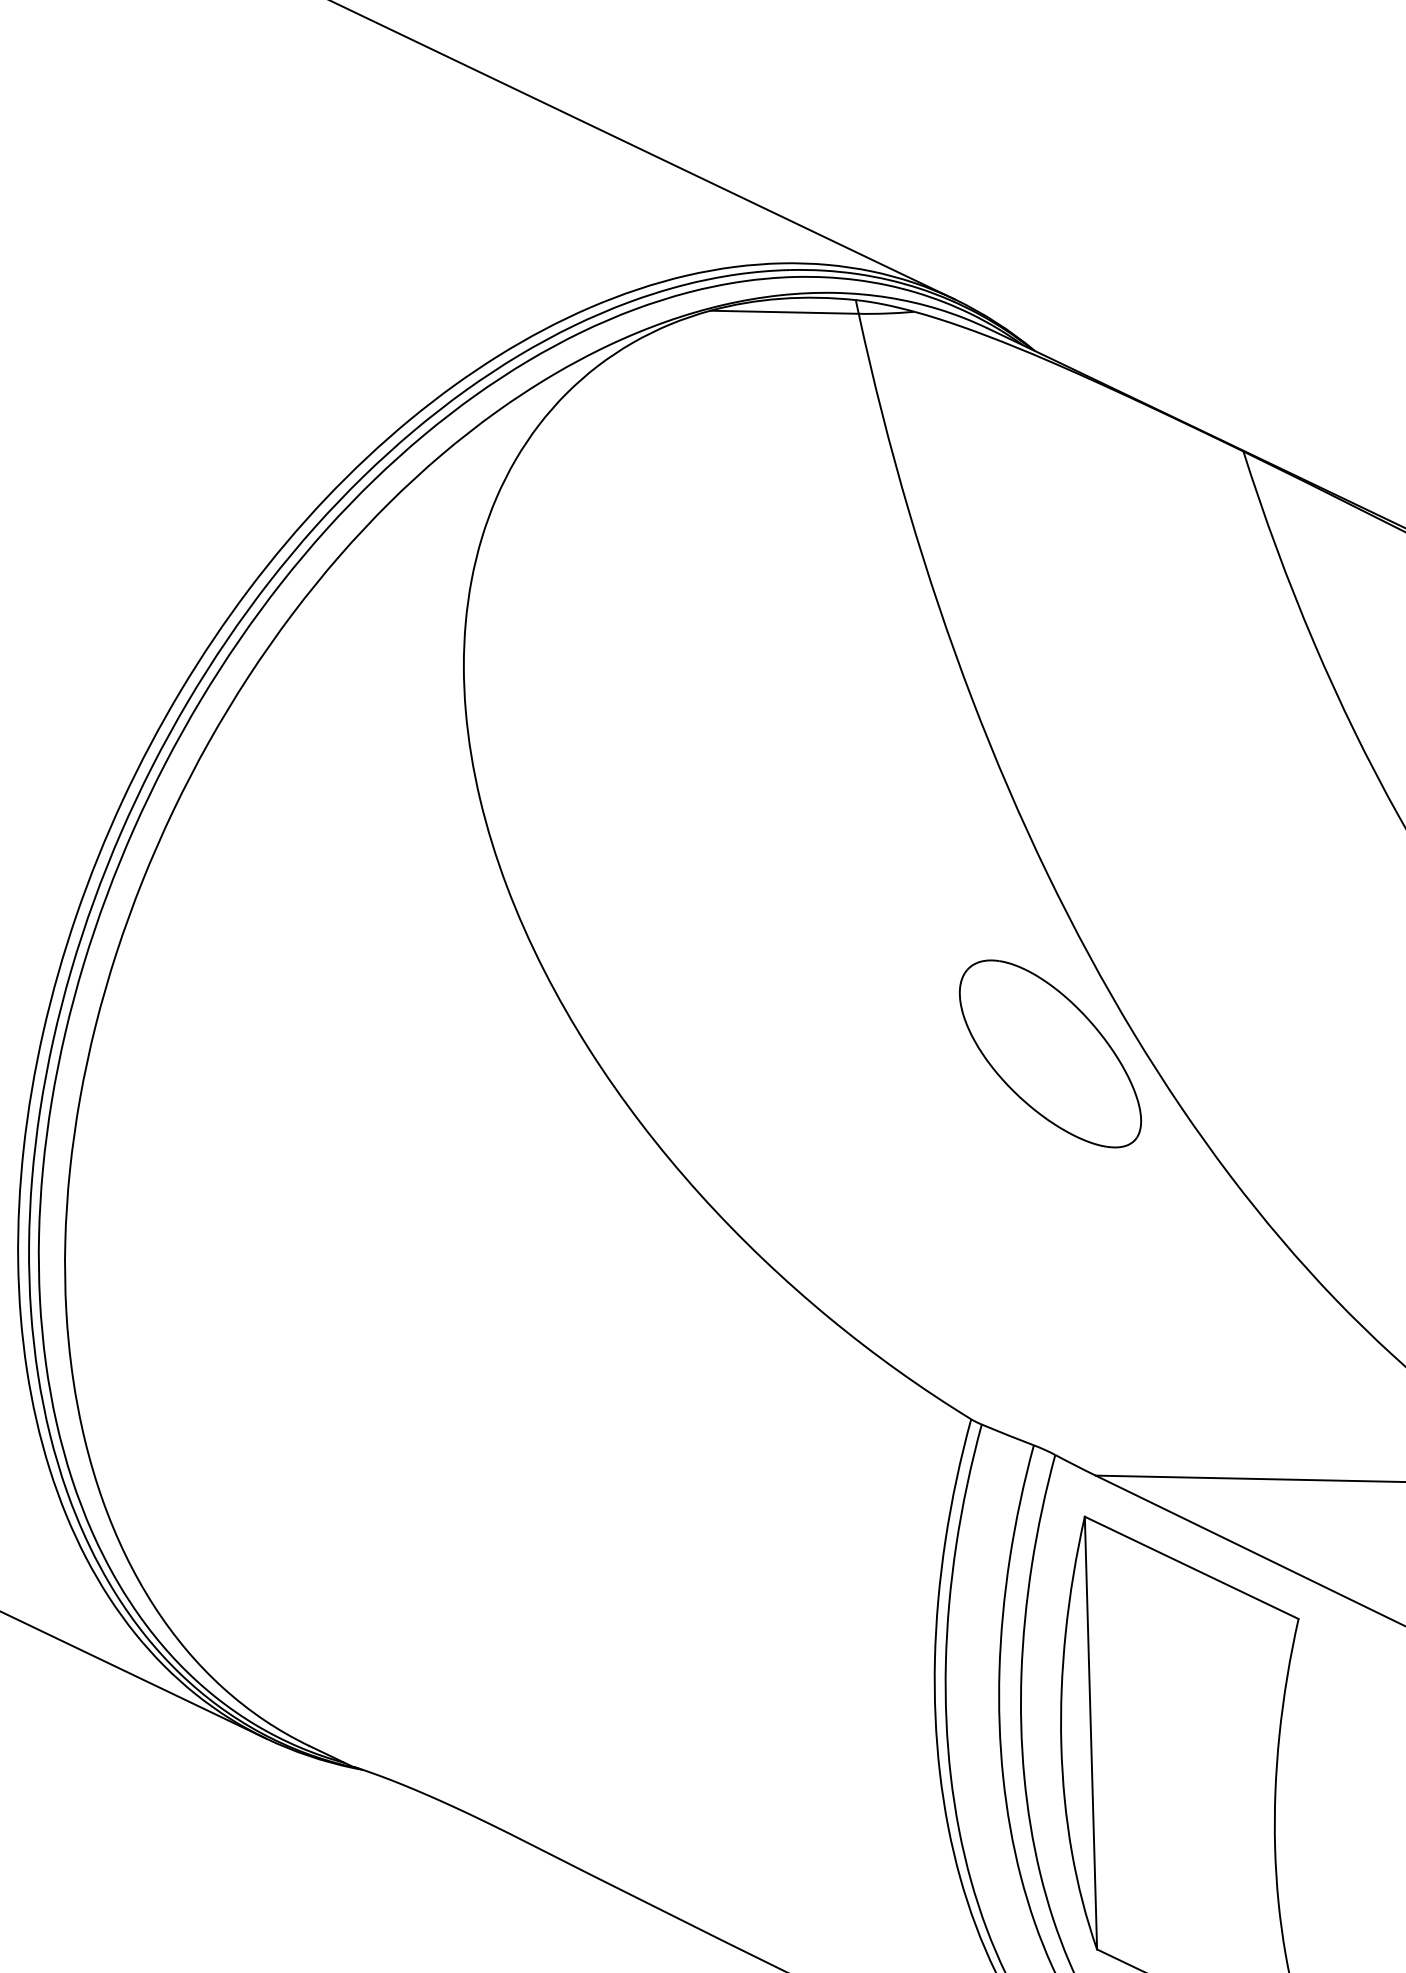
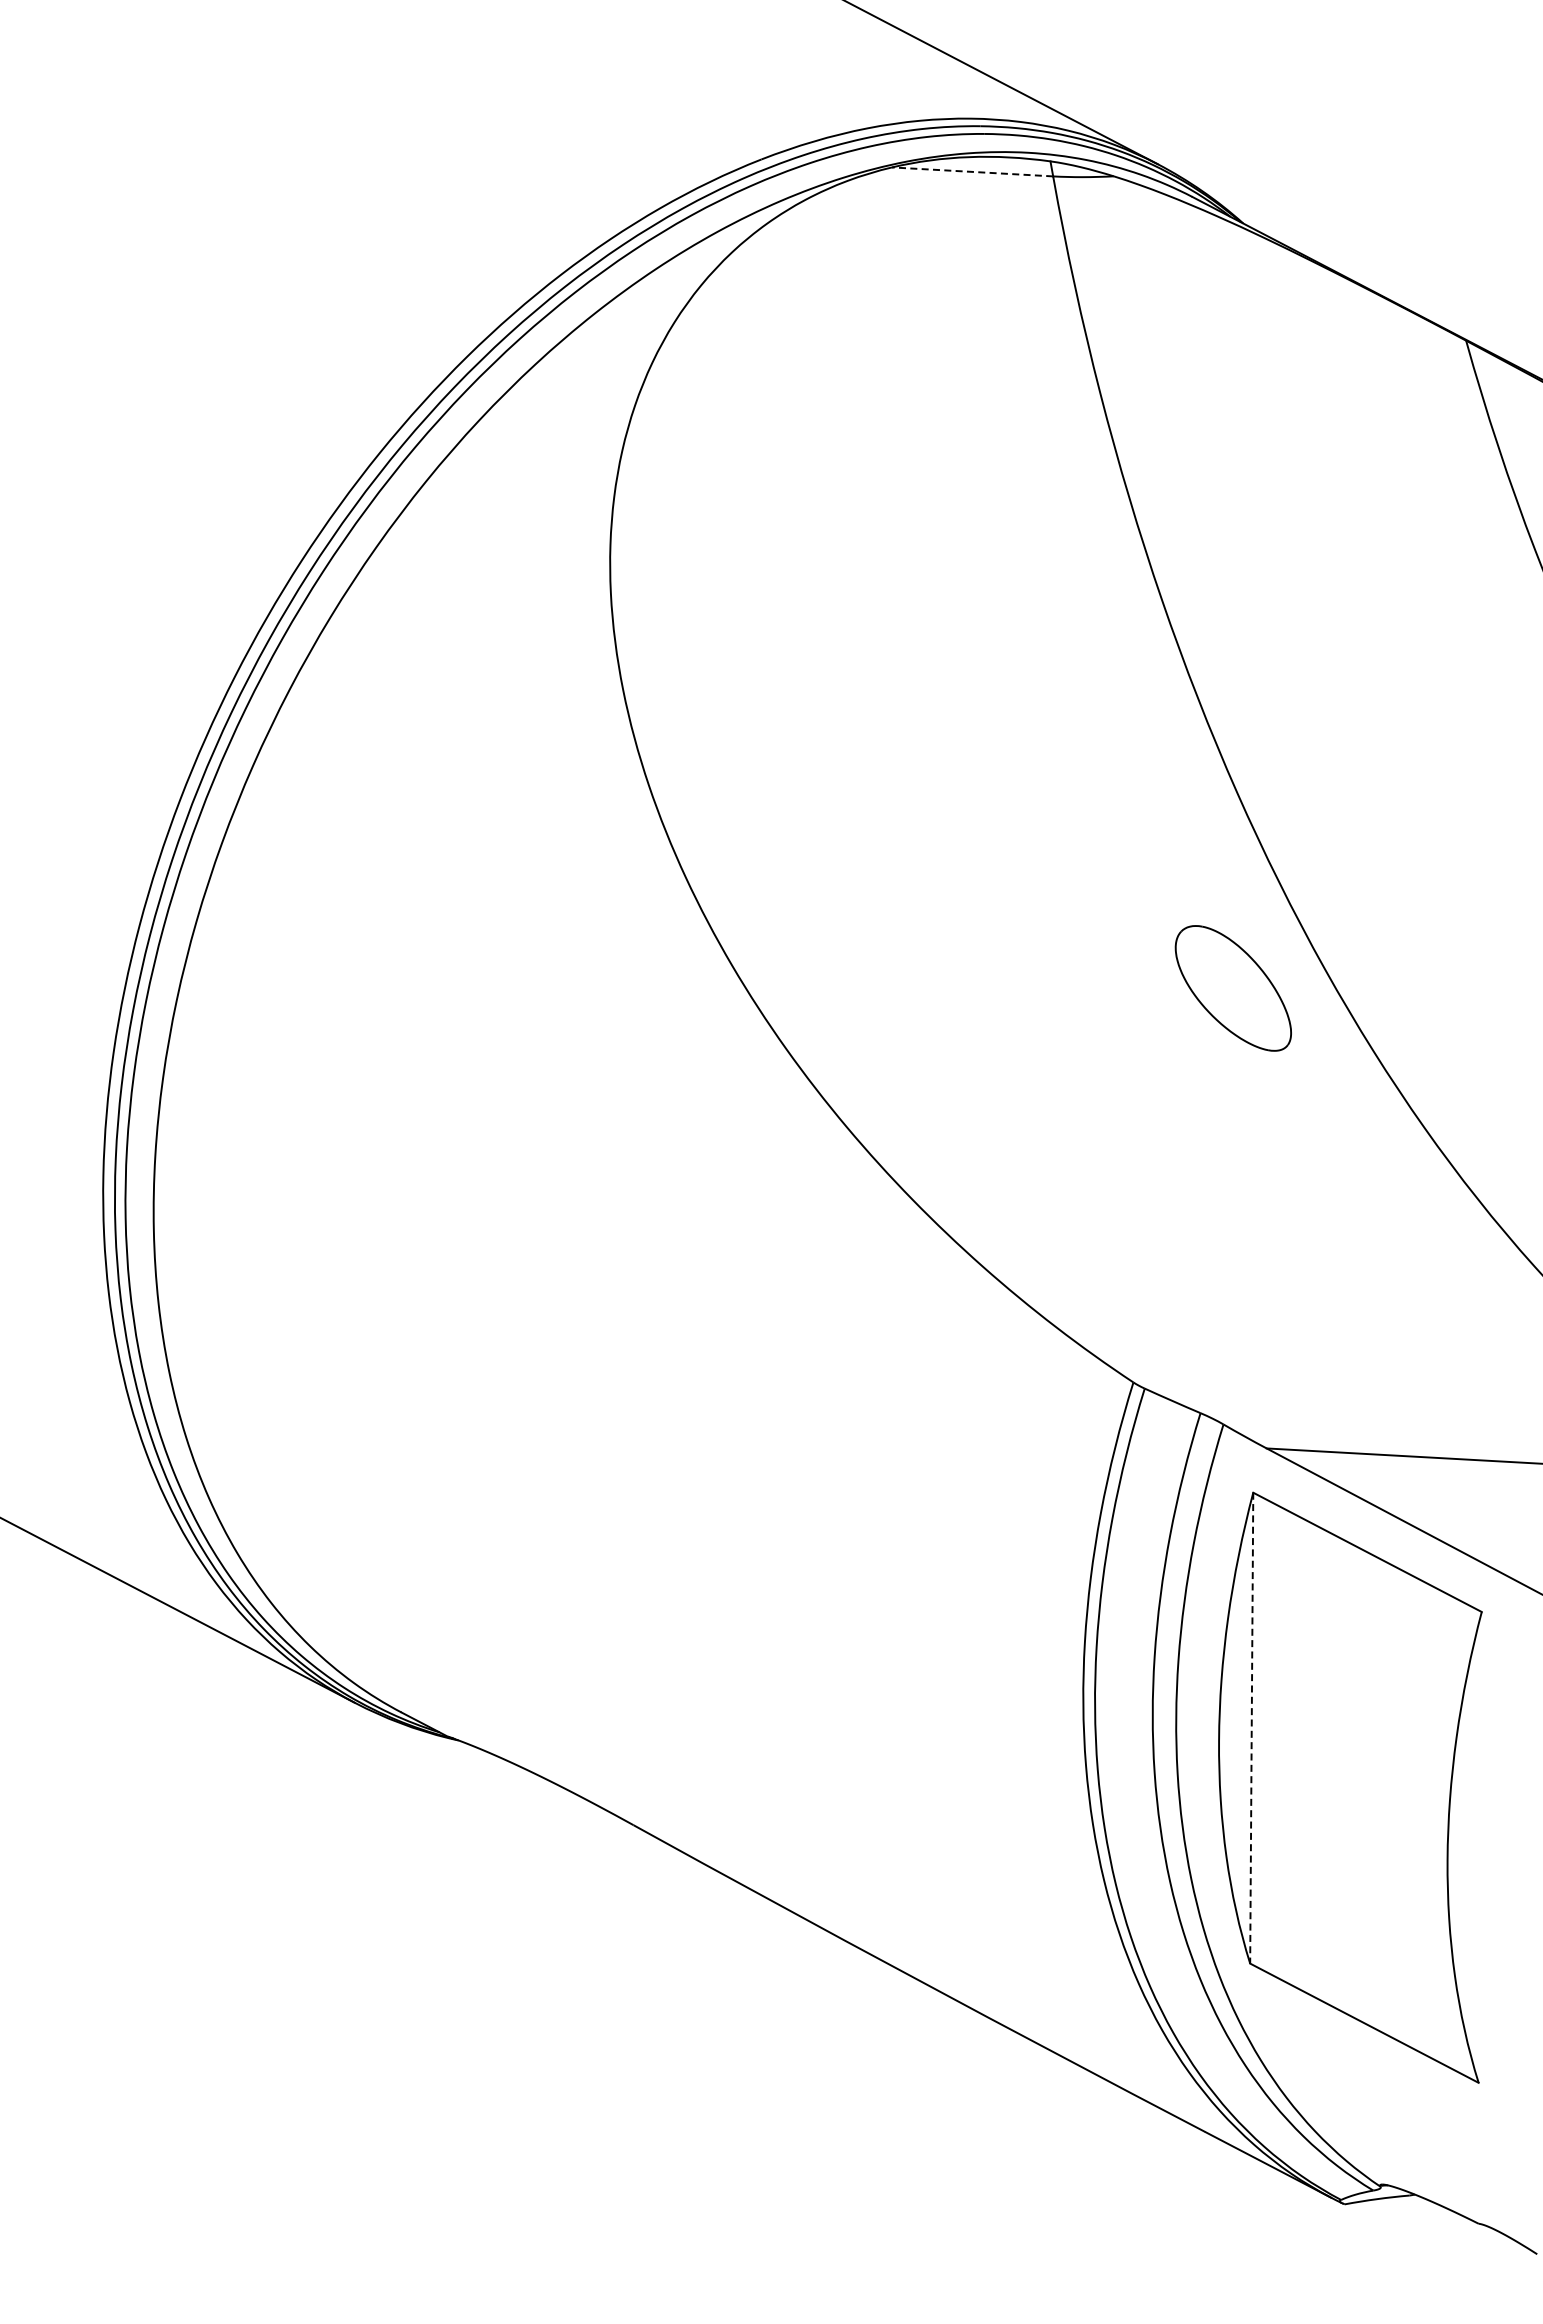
line: (784, 311) -> (972, 171), solid -> dashed
part: (1050, 1054) -> (1233, 988), size x0.6
line: (1090, 1733) -> (1251, 1728), solid -> dashed

